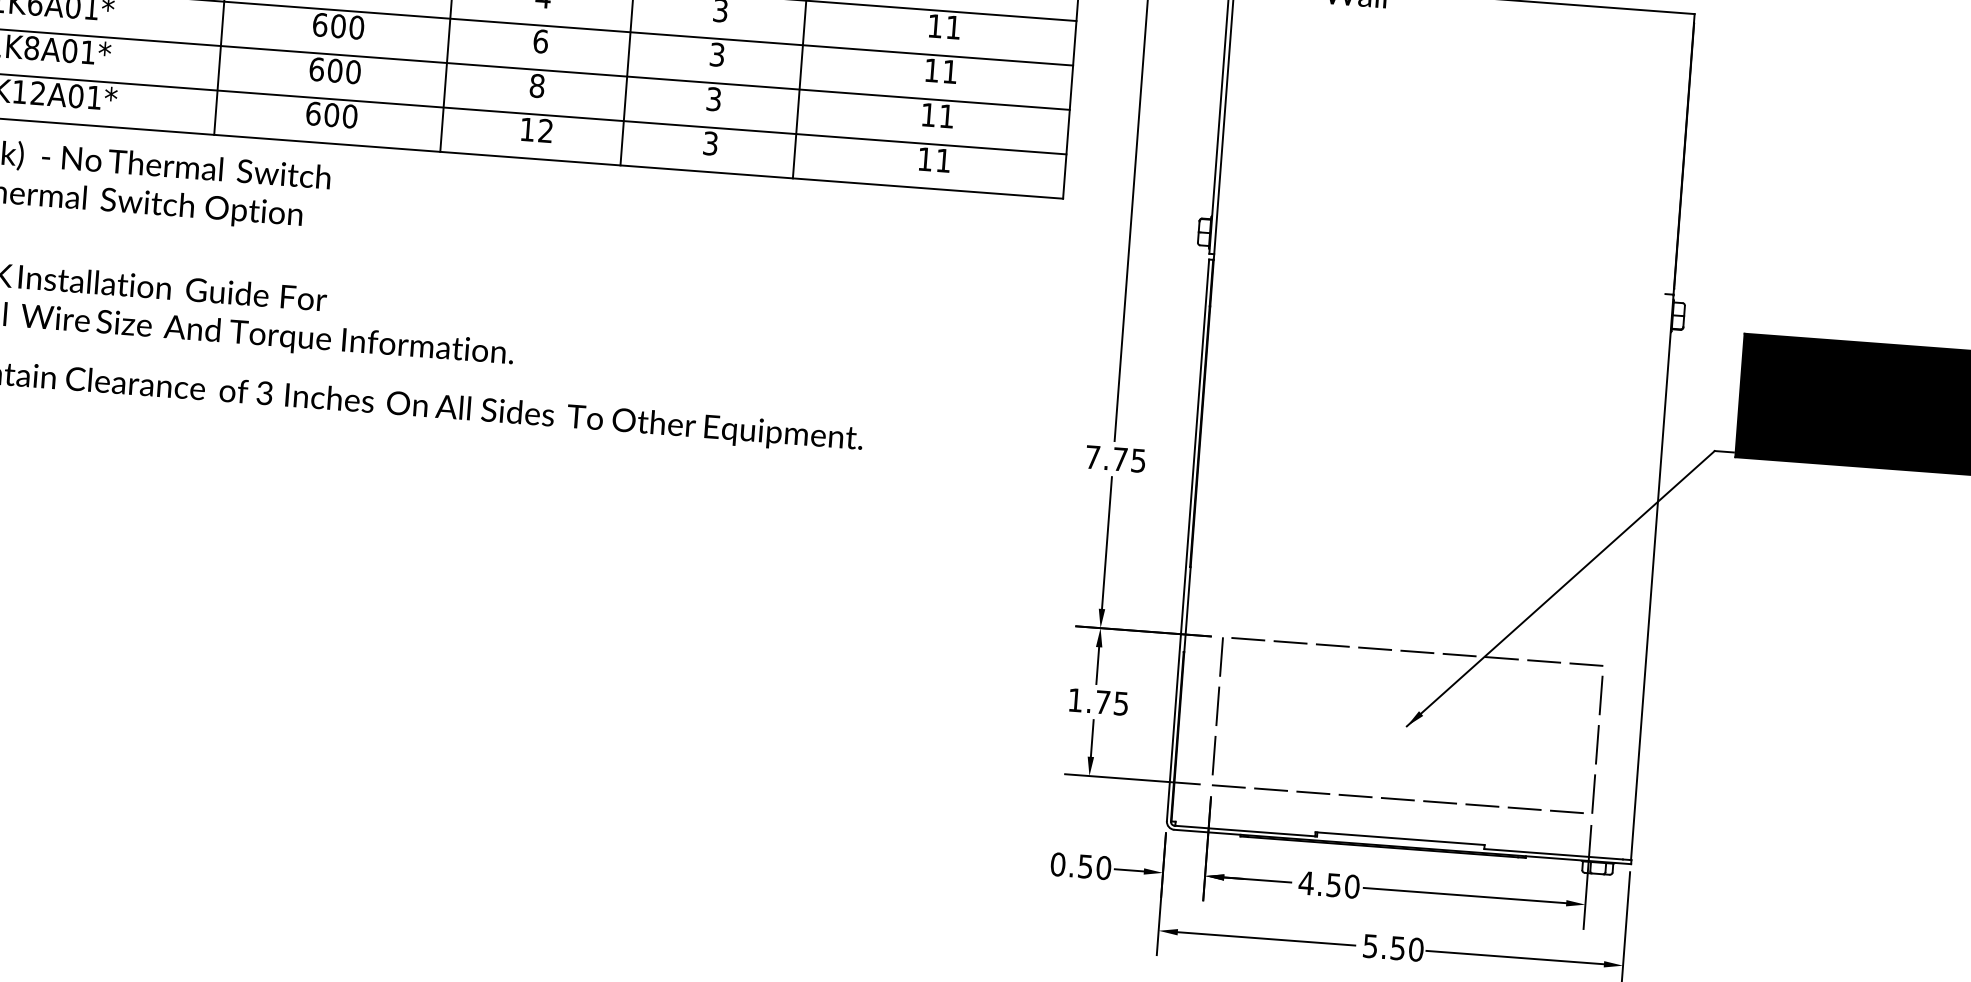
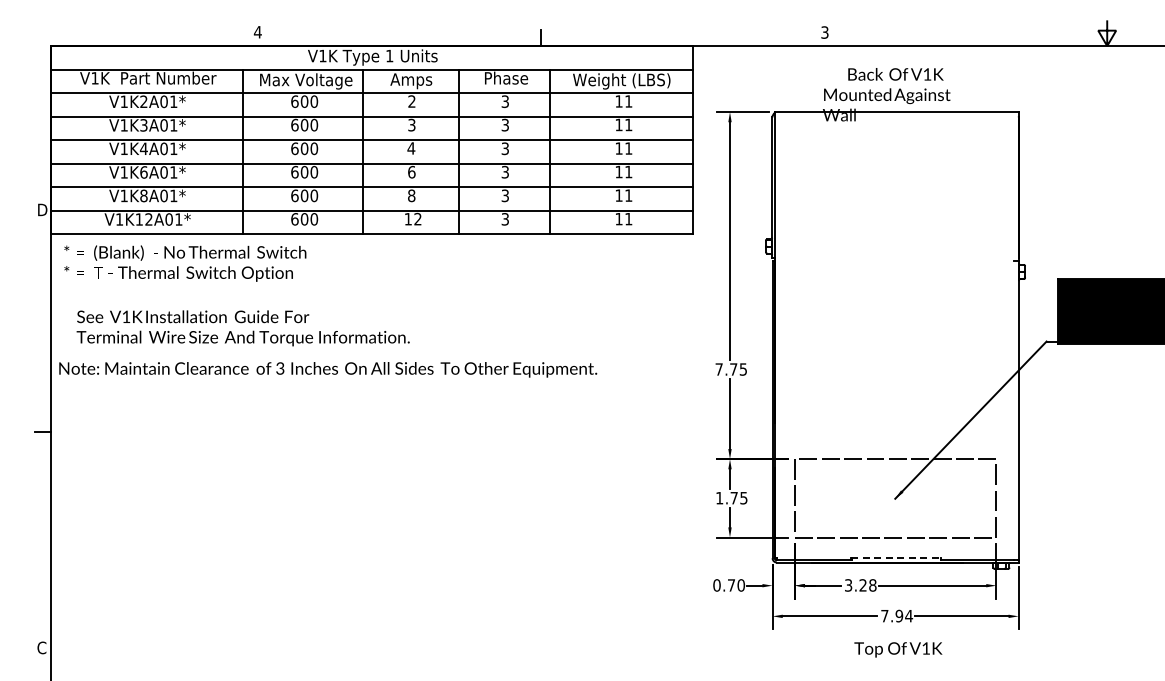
line: (1400, 839) -> (896, 558), solid -> dashed
text: (1085, 866) -> (731, 585), 0.50 -> 0.70
text: (1328, 885) -> (860, 585), 4.50 -> 3.28
text: (1394, 946) -> (897, 615), 5.50 -> 7.94

